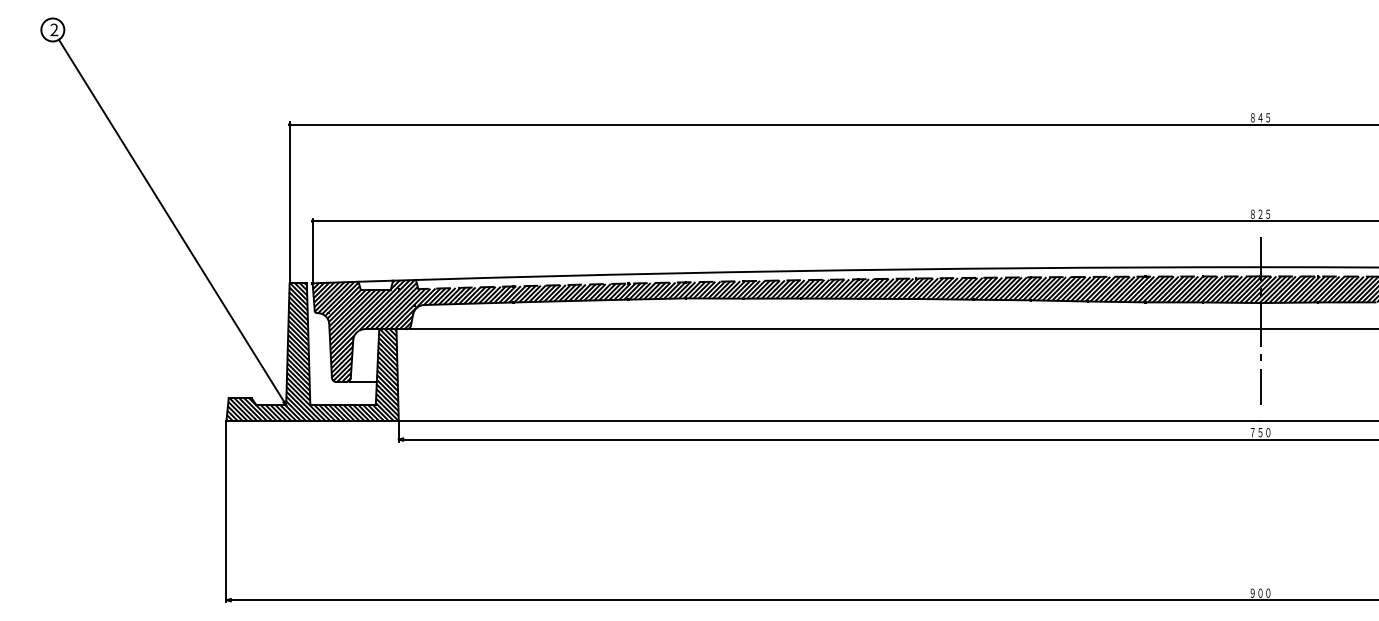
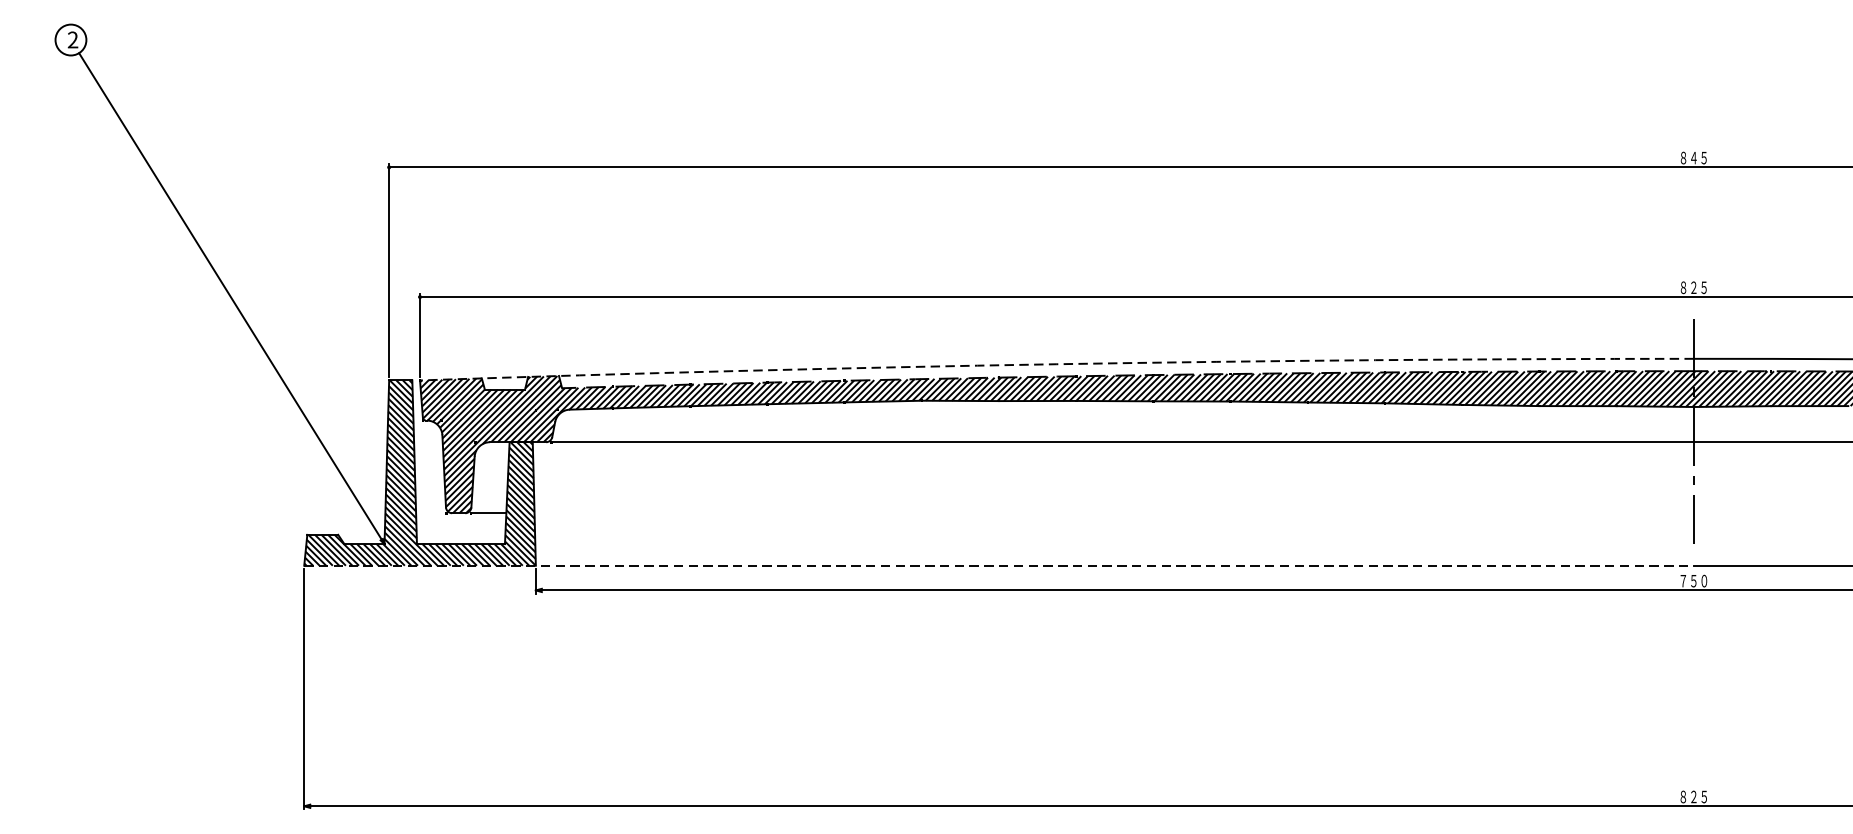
arc: (786, 271) -> (1056, 364), solid -> dashed
line: (743, 421) -> (999, 566), solid -> dashed
text: (1260, 592) -> (1693, 795), ９００ -> ８２５

